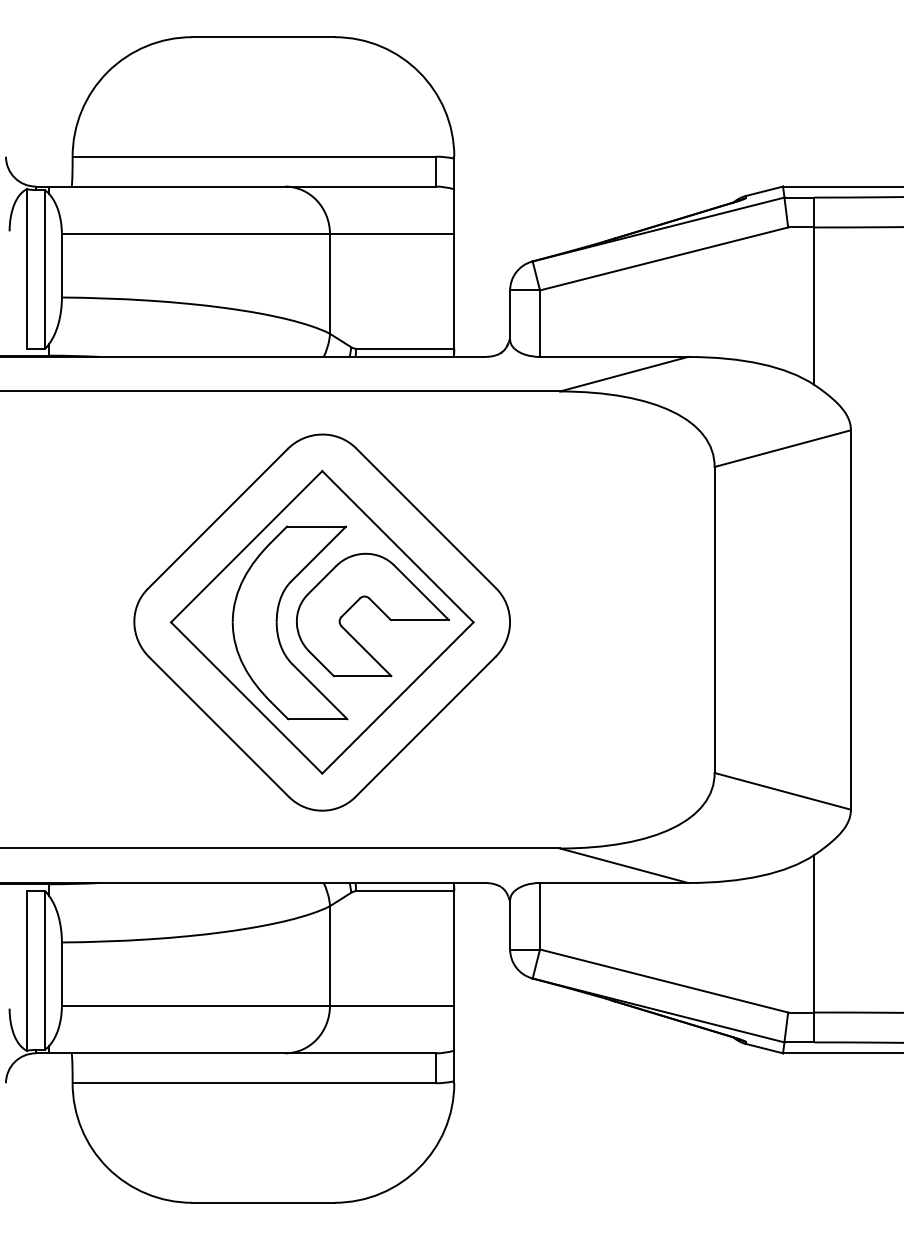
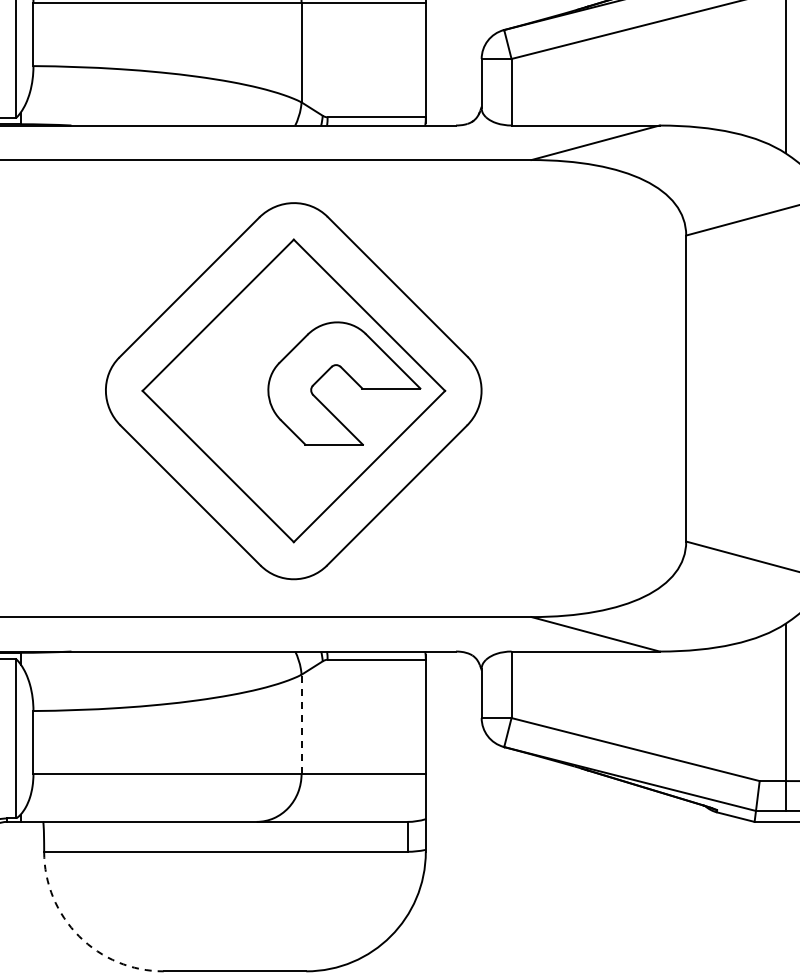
part: (277, 622) -> (249, 391), removed
line: (330, 955) -> (302, 724), solid -> dashed
arc: (107, 1167) -> (79, 936), solid -> dashed

